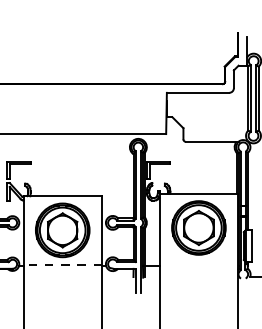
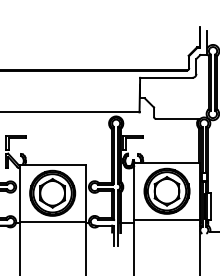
line: (198, 262) -> (166, 220), added
line: (62, 265) -> (52, 222), dashed -> solid

